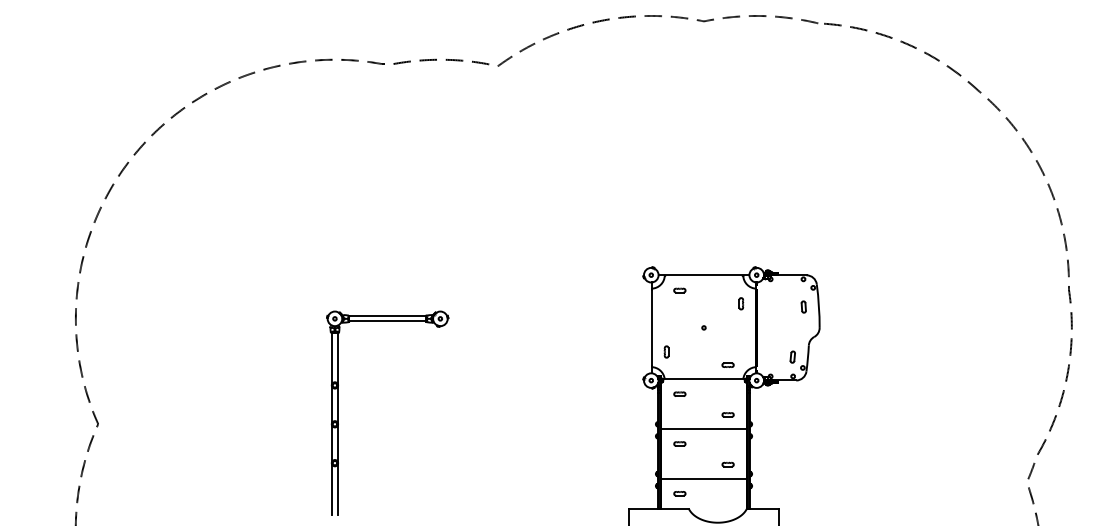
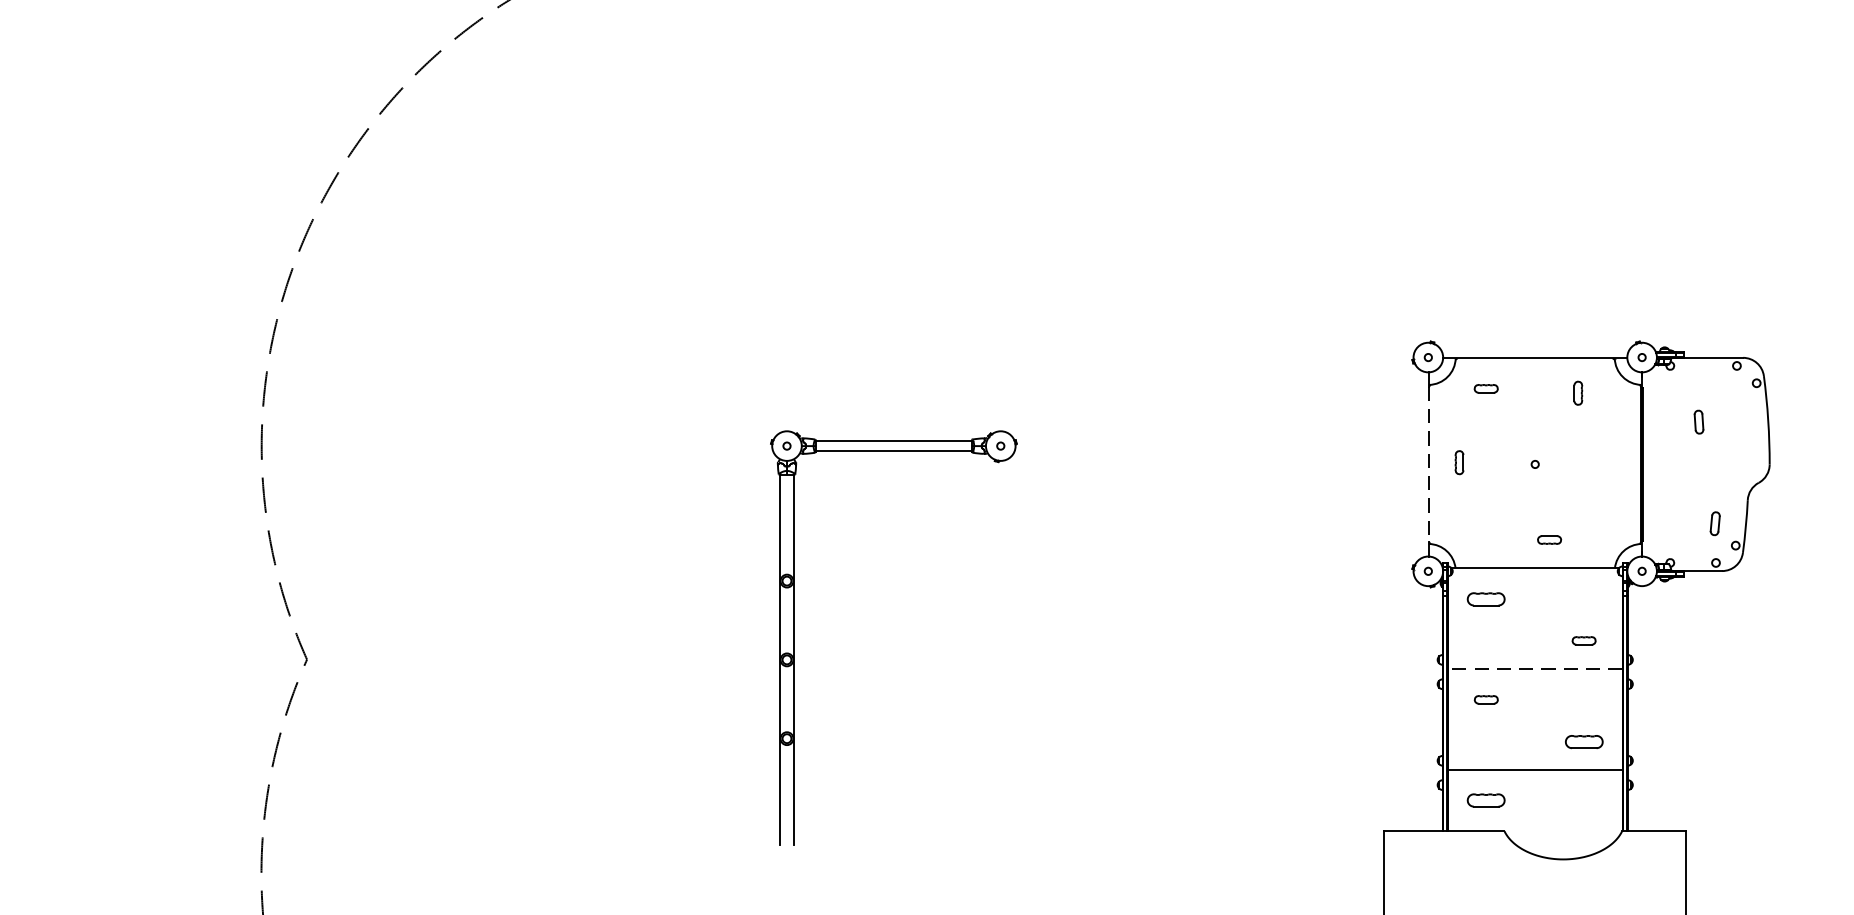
part: (741, 303) -> (1578, 392), moved
part: (803, 306) -> (1698, 421), moved
line: (651, 328) -> (1428, 465), solid -> dashed
part: (666, 351) -> (1459, 461), moved
part: (727, 364) -> (1548, 538), moved
part: (679, 393) -> (1485, 597), size x1.6
line: (703, 428) -> (1534, 668), solid -> dashed
part: (727, 464) -> (1582, 741), size x1.6
part: (679, 493) -> (1485, 800), size x1.6

